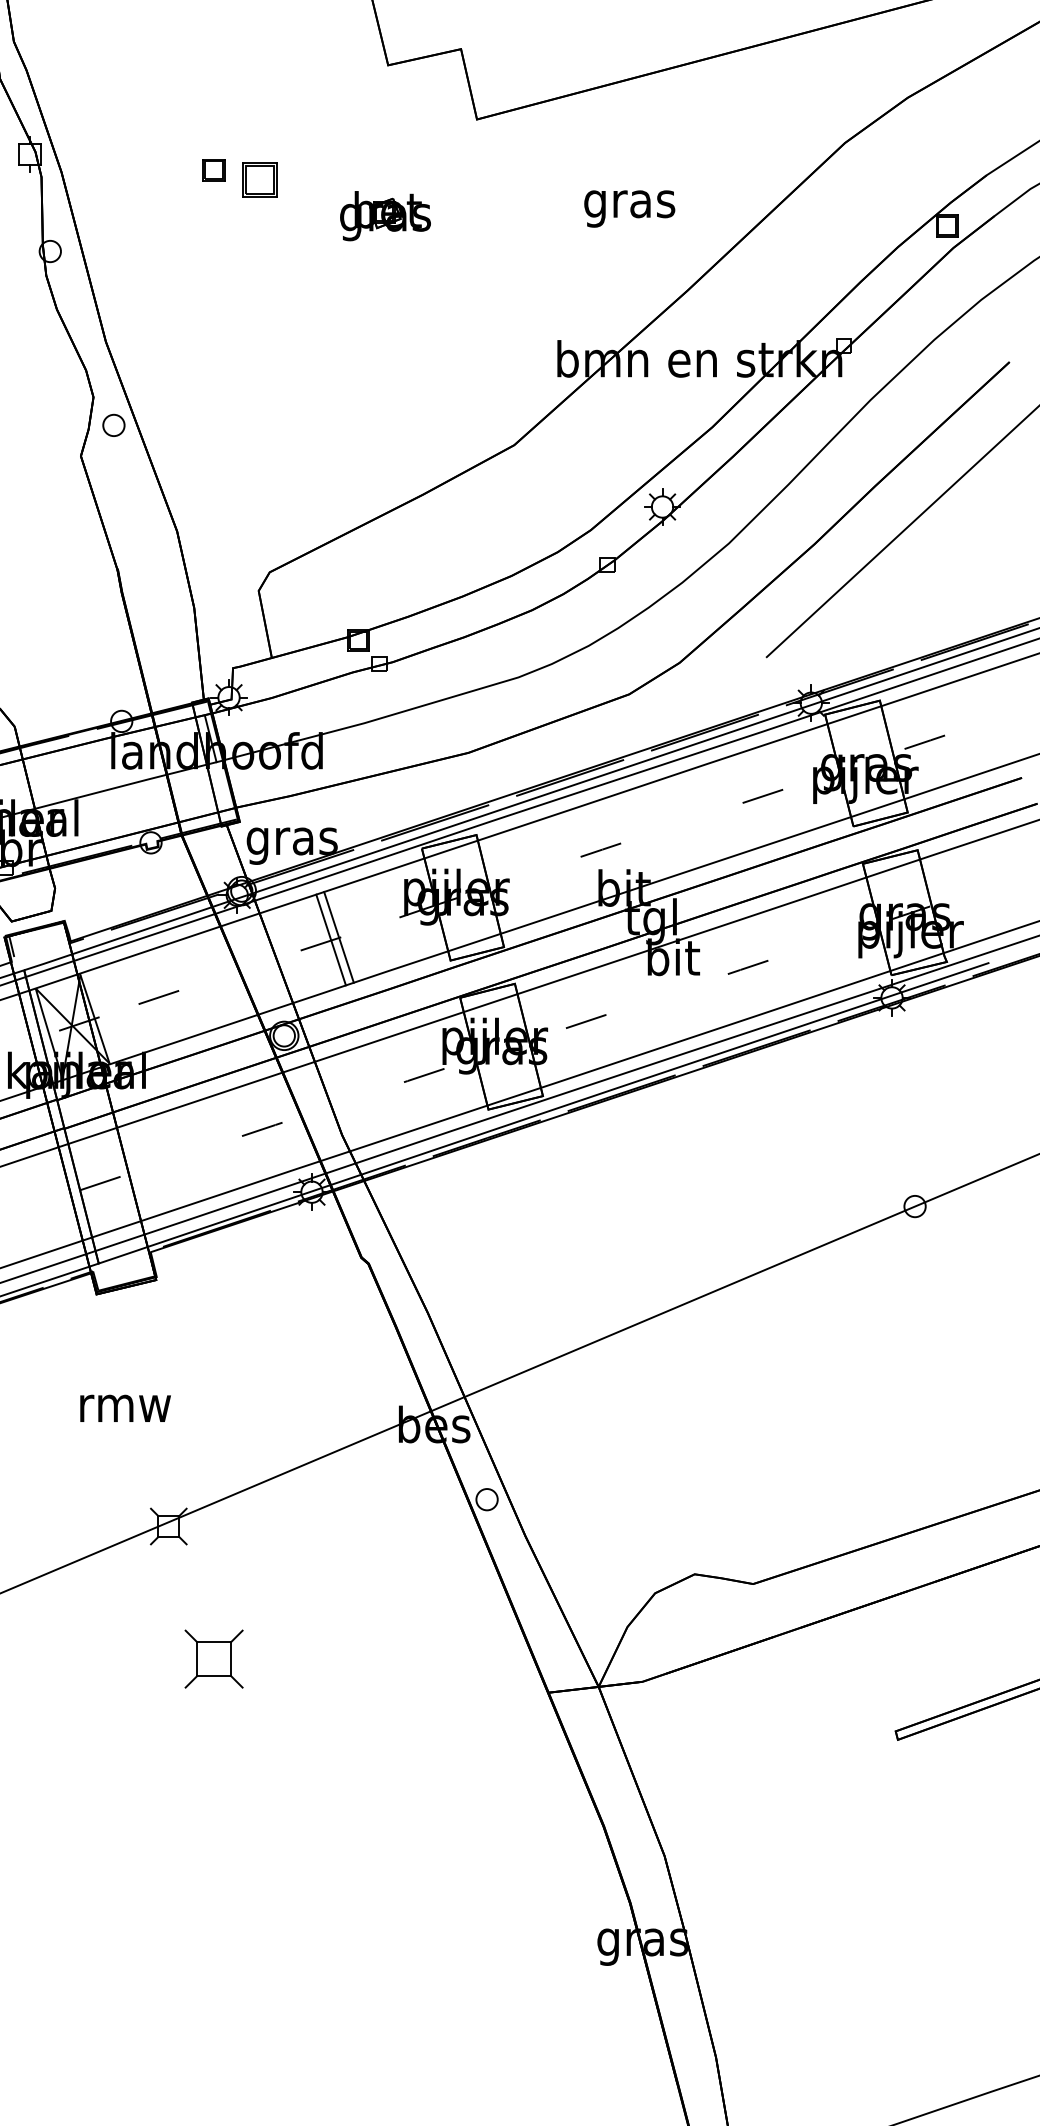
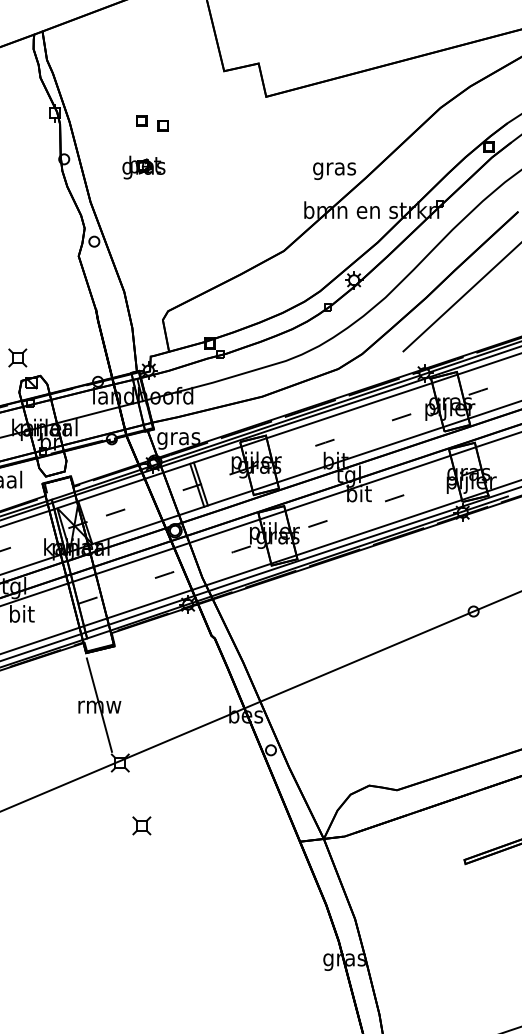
part: (257, 180) -> (162, 125), size x0.62
text: (629, 207) -> (334, 170), moved
part: (384, 215) -> (143, 167), moved
line: (122, 1402) -> (98, 704), added
part: (213, 1658) -> (141, 825), size x0.62

